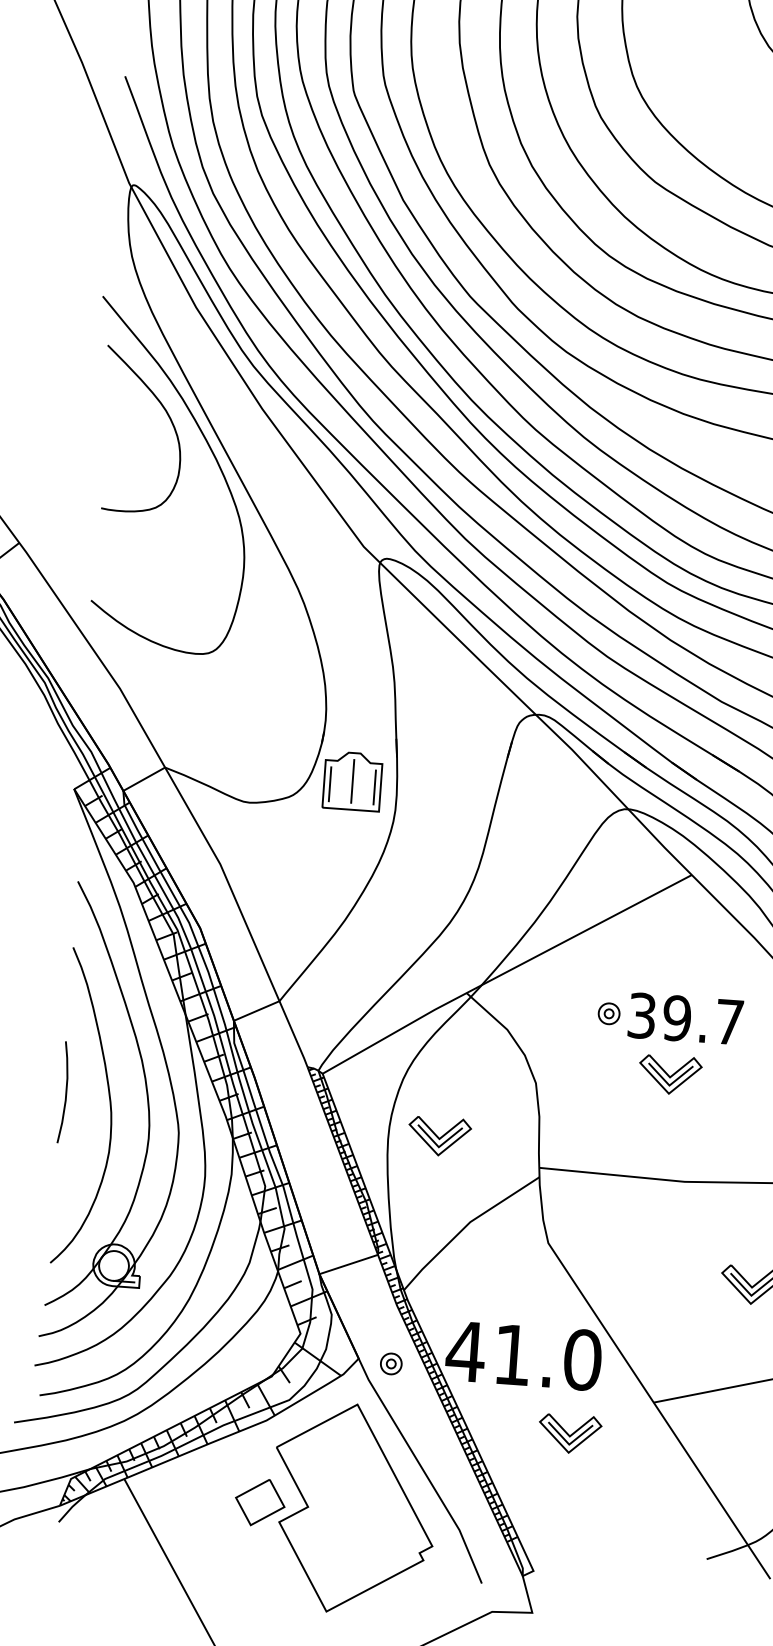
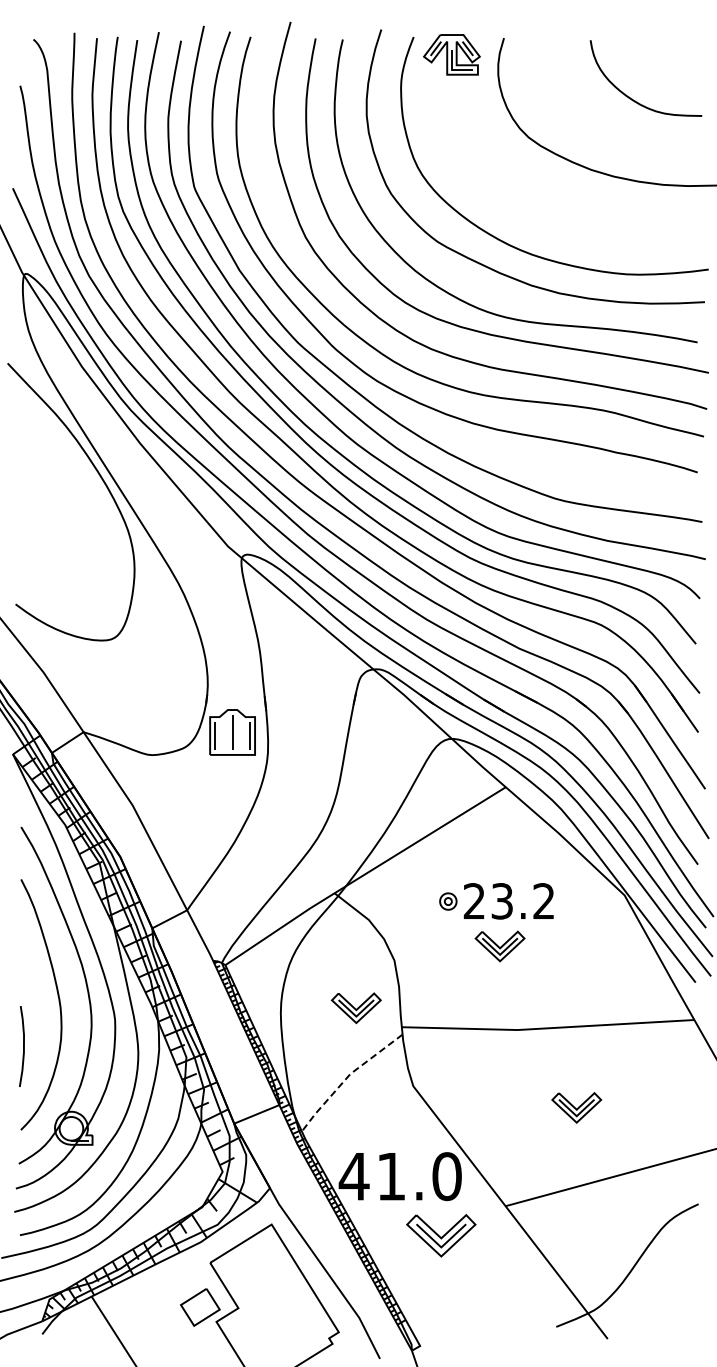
curve: (167, 416) -> (65, 454), removed
text: (684, 1019) -> (508, 901), 39.7 -> 23.2
curve: (65, 1092) -> (23, 1046), moved
part: (438, 1136) -> (355, 1008), moved
line: (464, 1227) -> (346, 1078), solid -> dashed
part: (391, 1363) -> (296, 1190), removed
part: (569, 1433) -> (440, 1235), size x1.4

